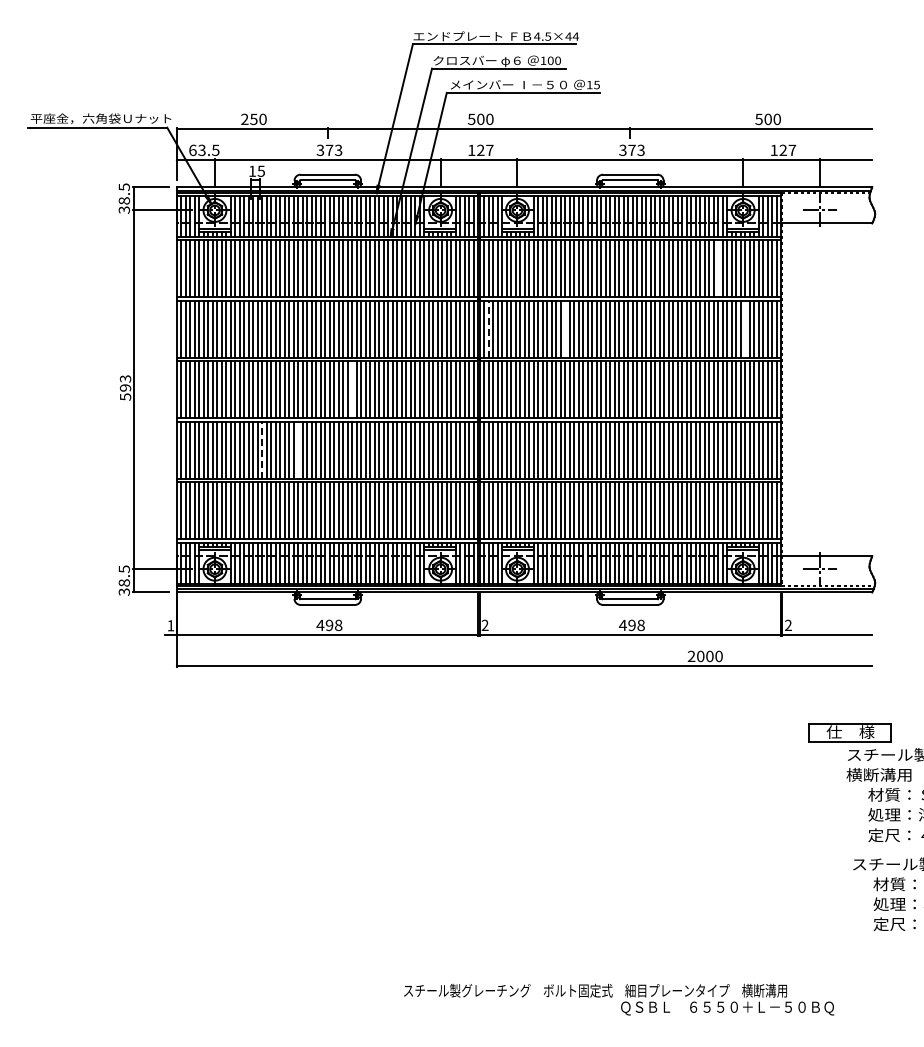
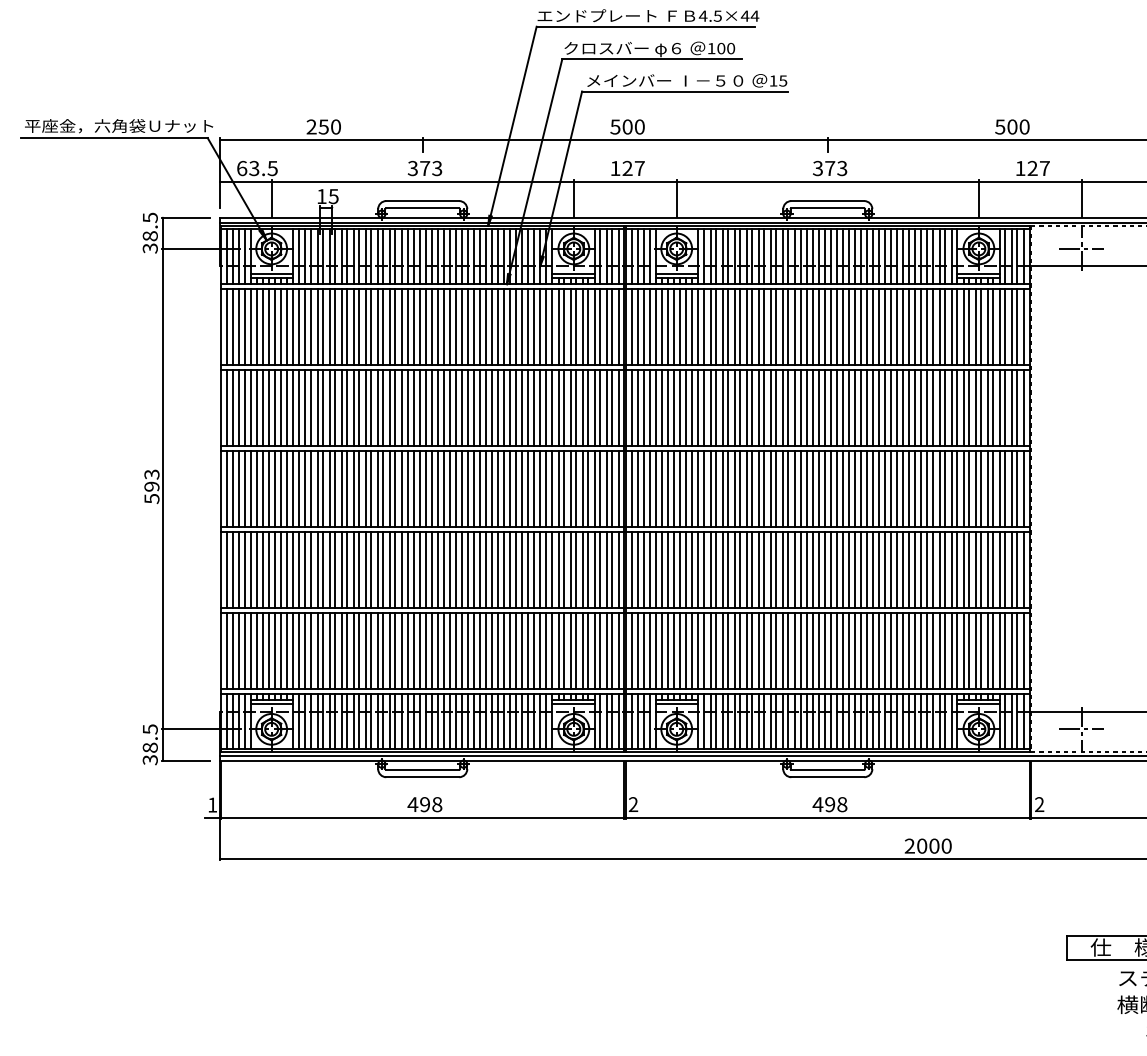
line: (717, 268) -> (944, 326), added
line: (488, 328) -> (637, 407), dashed -> solid
line: (564, 328) -> (739, 407), added
line: (744, 328) -> (980, 407), added
line: (352, 389) -> (455, 488), added
line: (262, 449) -> (335, 569), dashed -> solid
line: (298, 449) -> (383, 569), added

